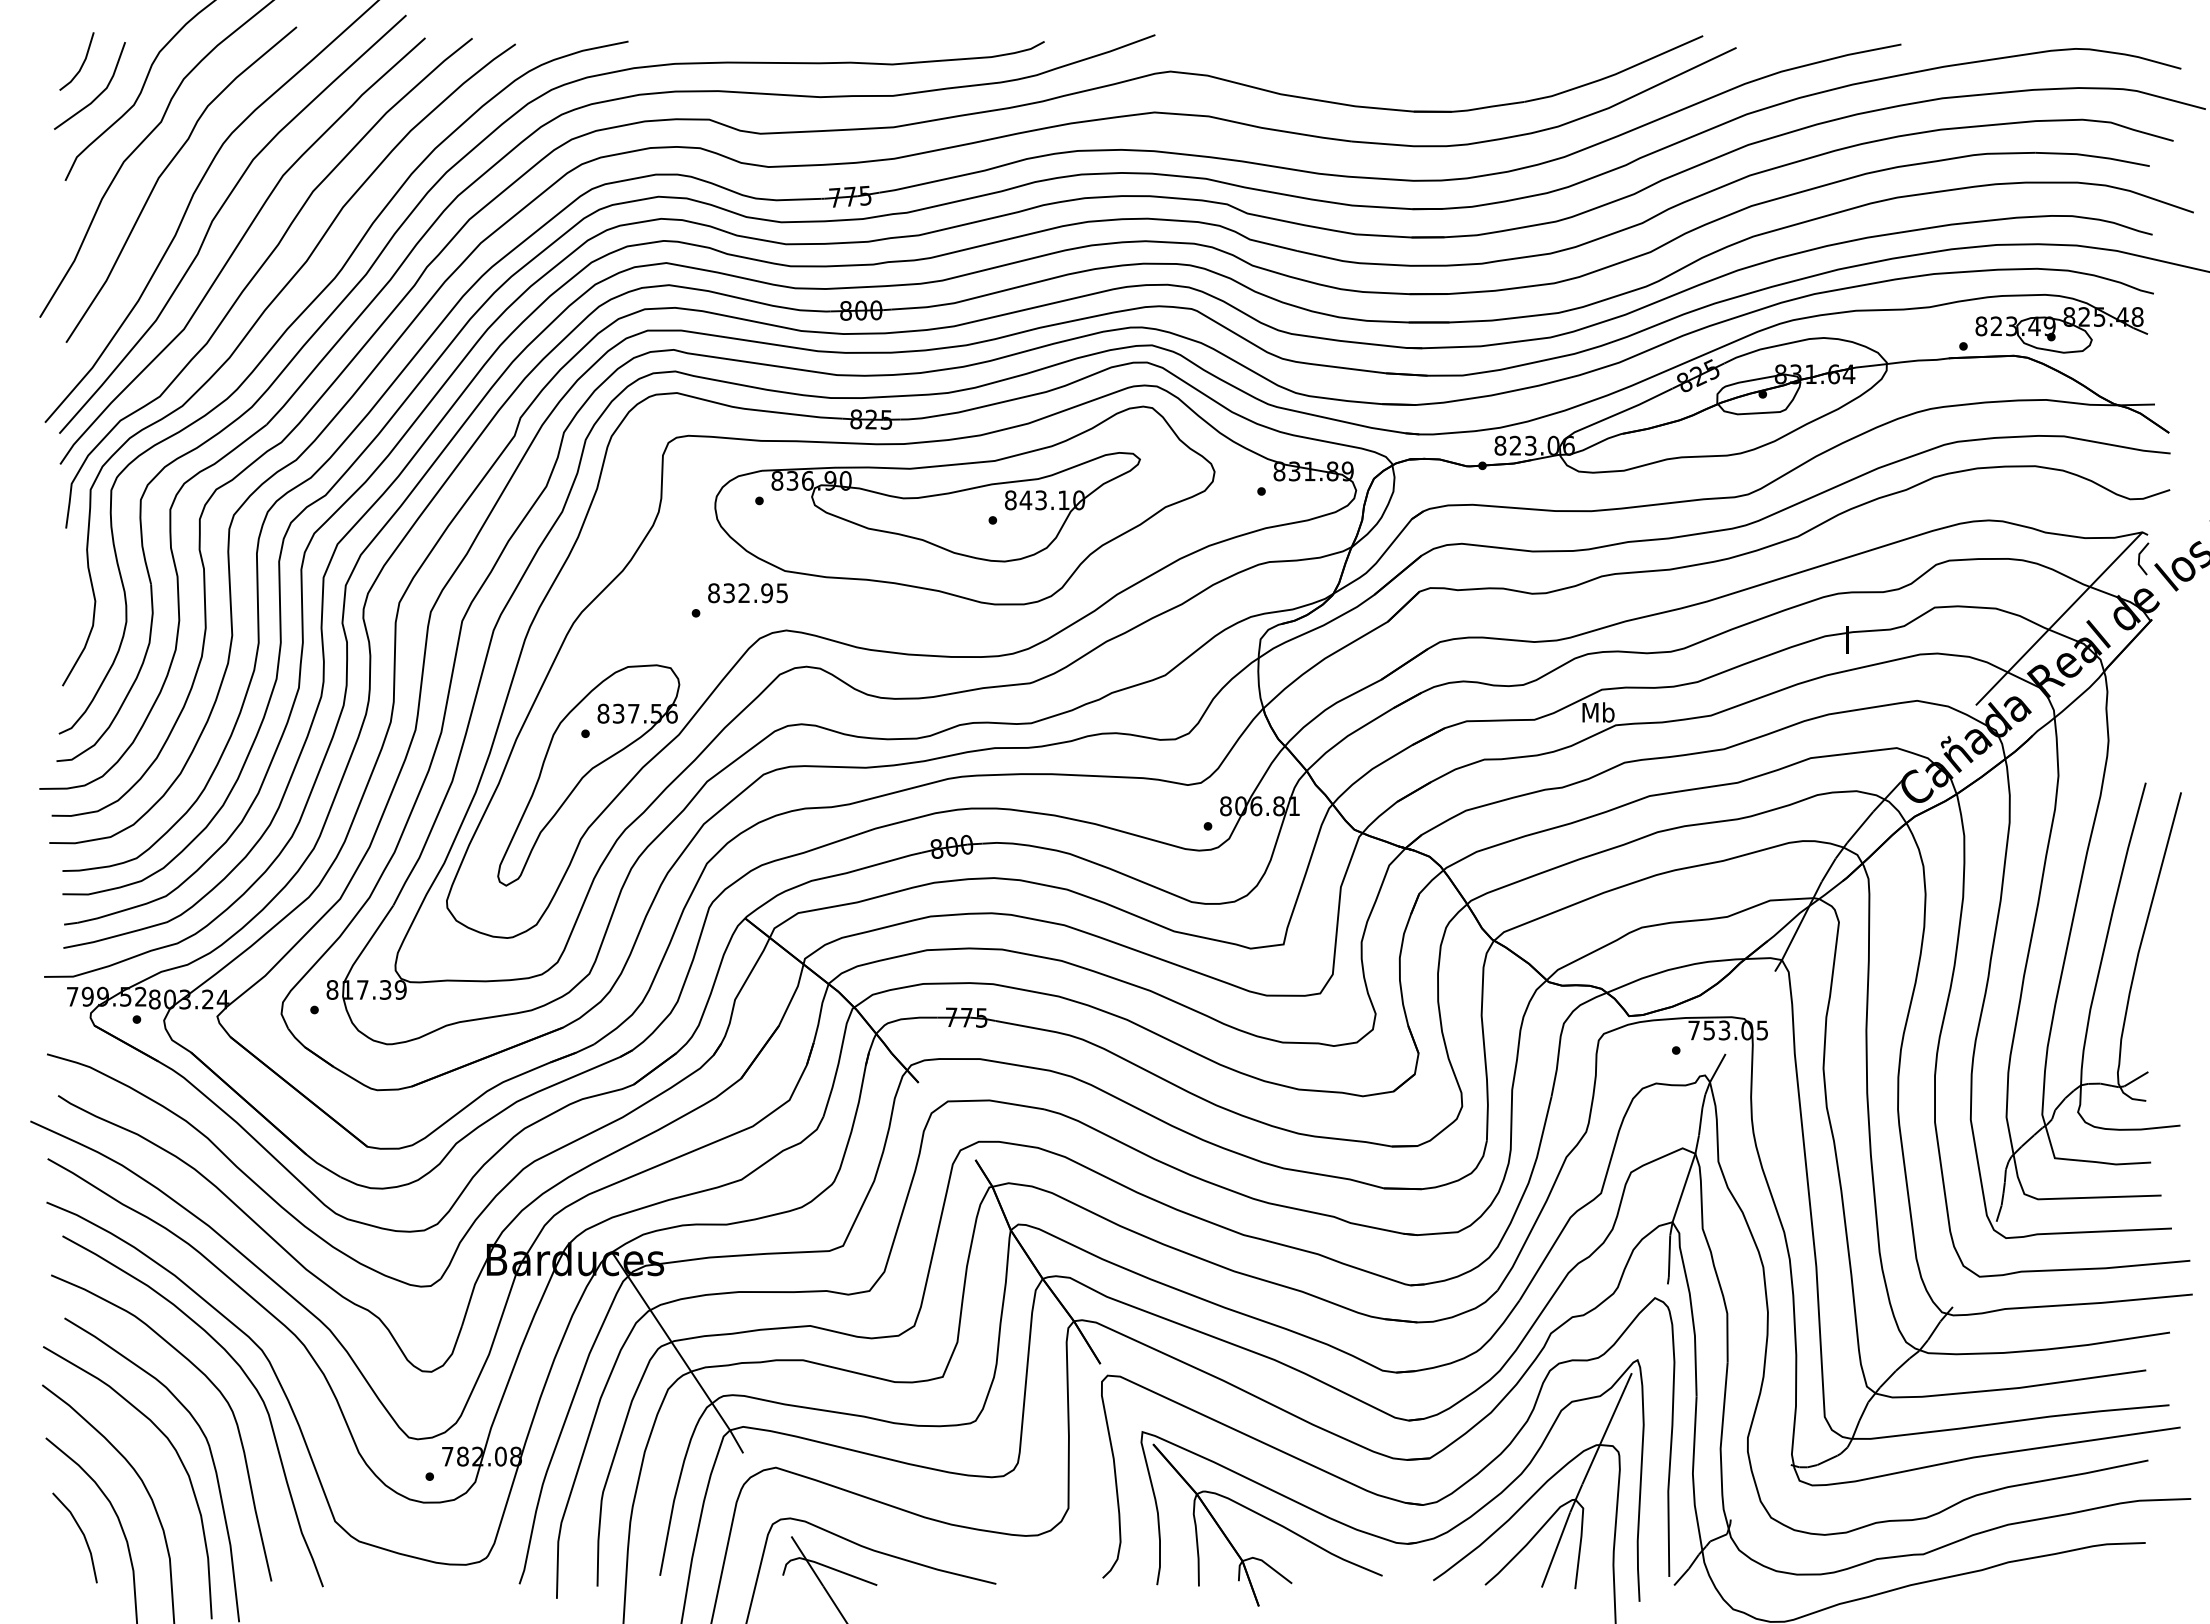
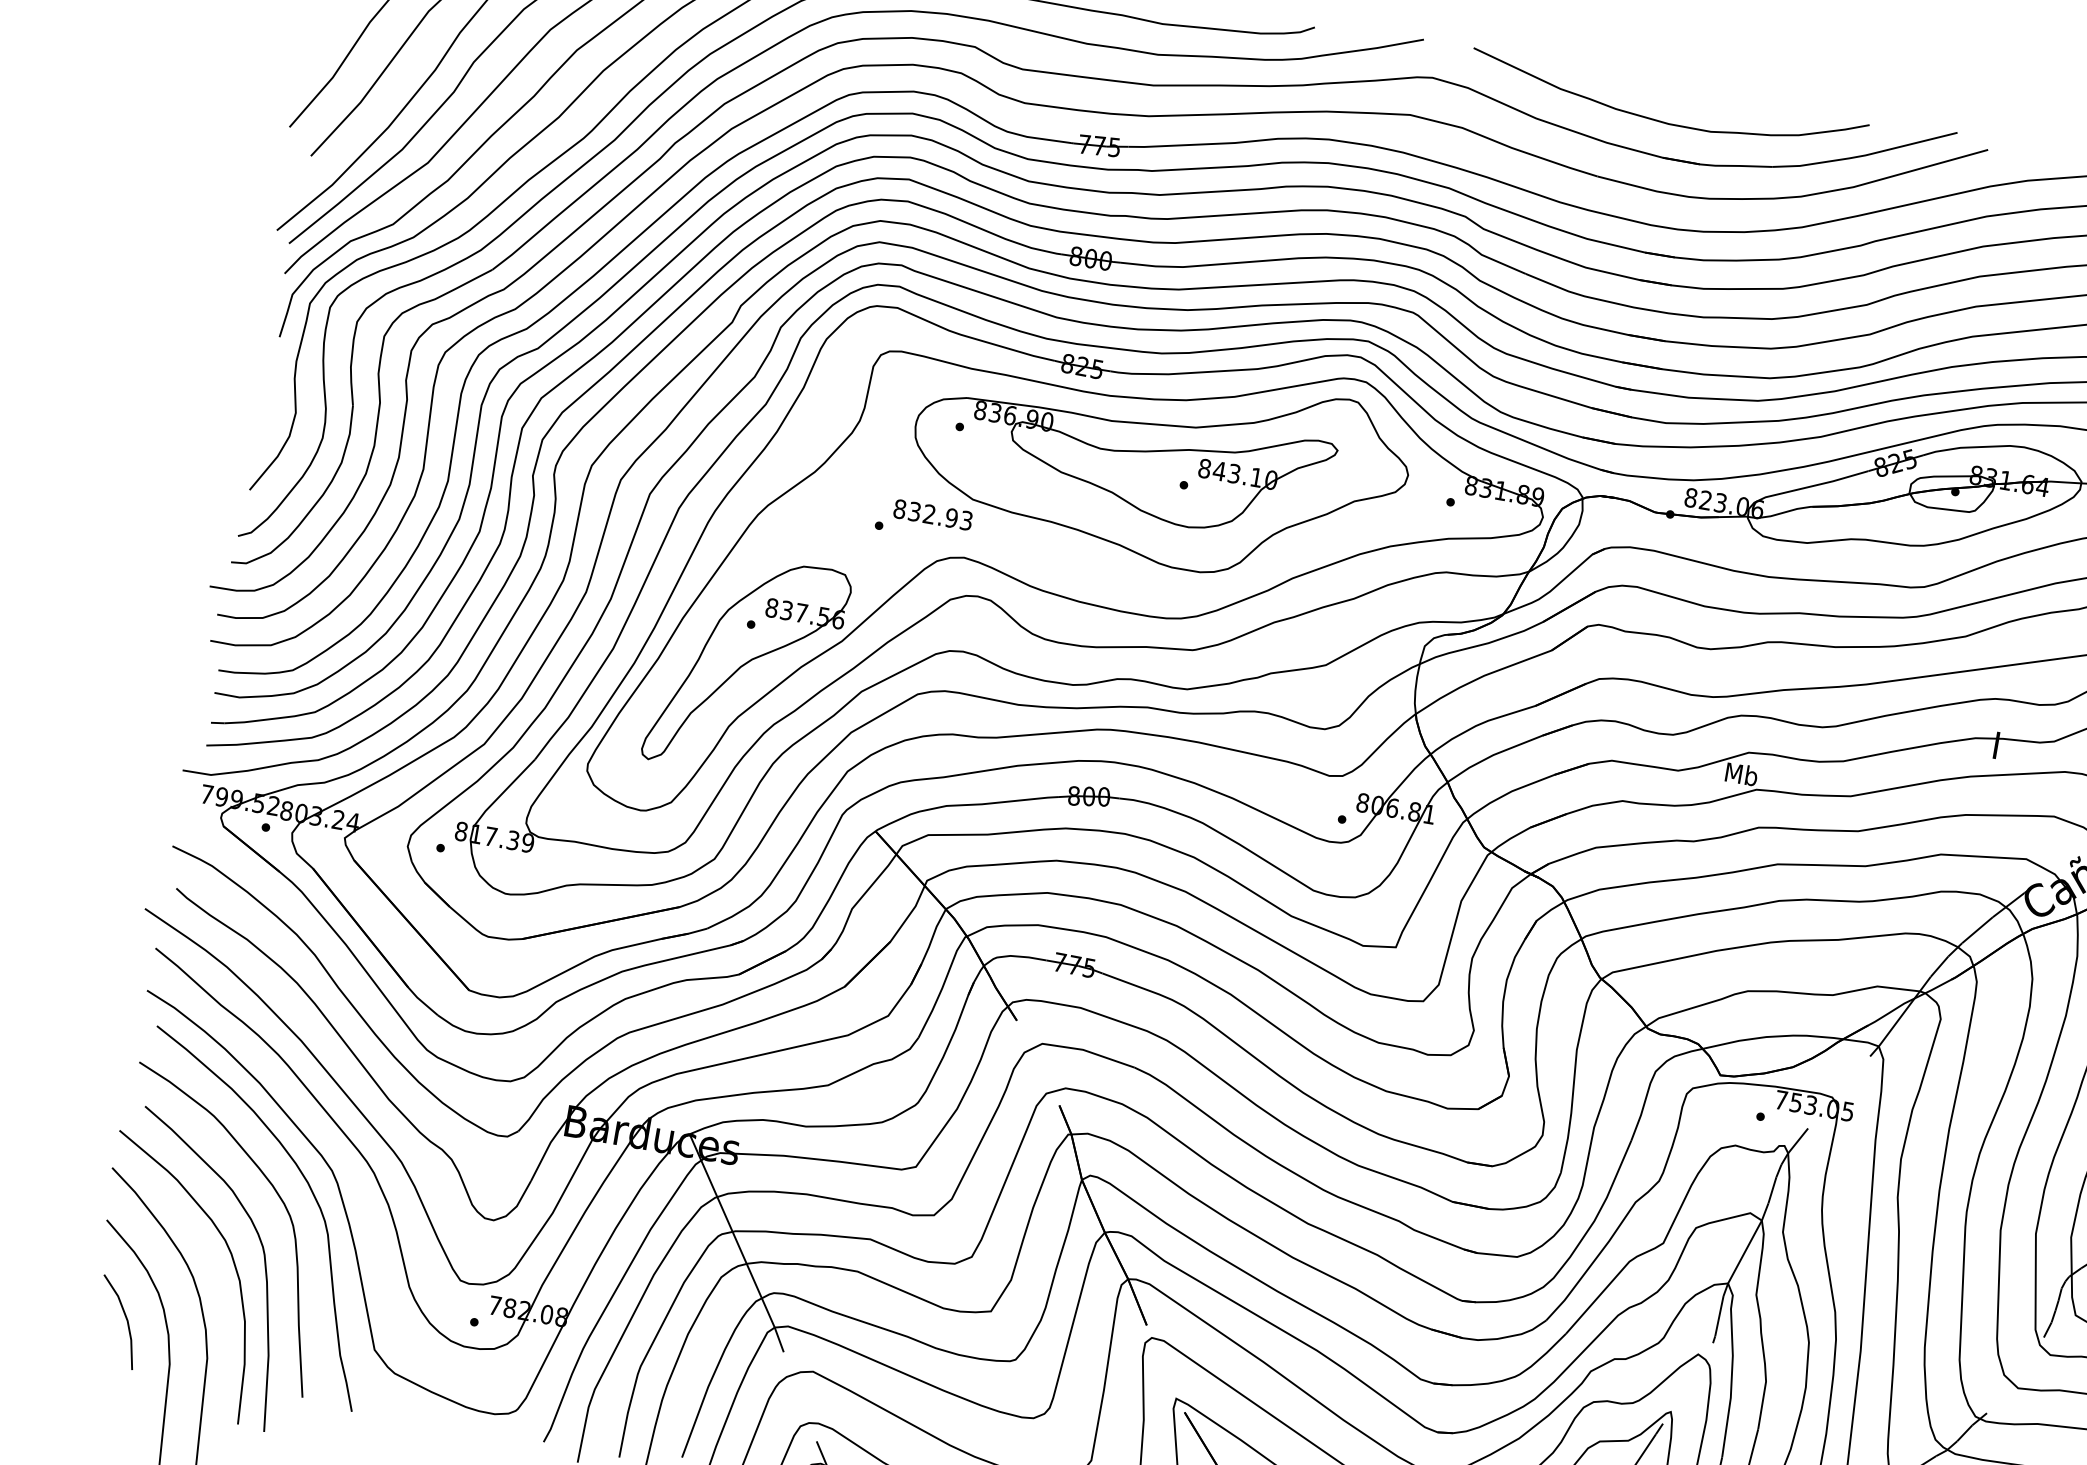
curve: (1410, 75) -> (1665, 122), added
text: (782, 592) -> (966, 520), 832.95 -> 832.93

